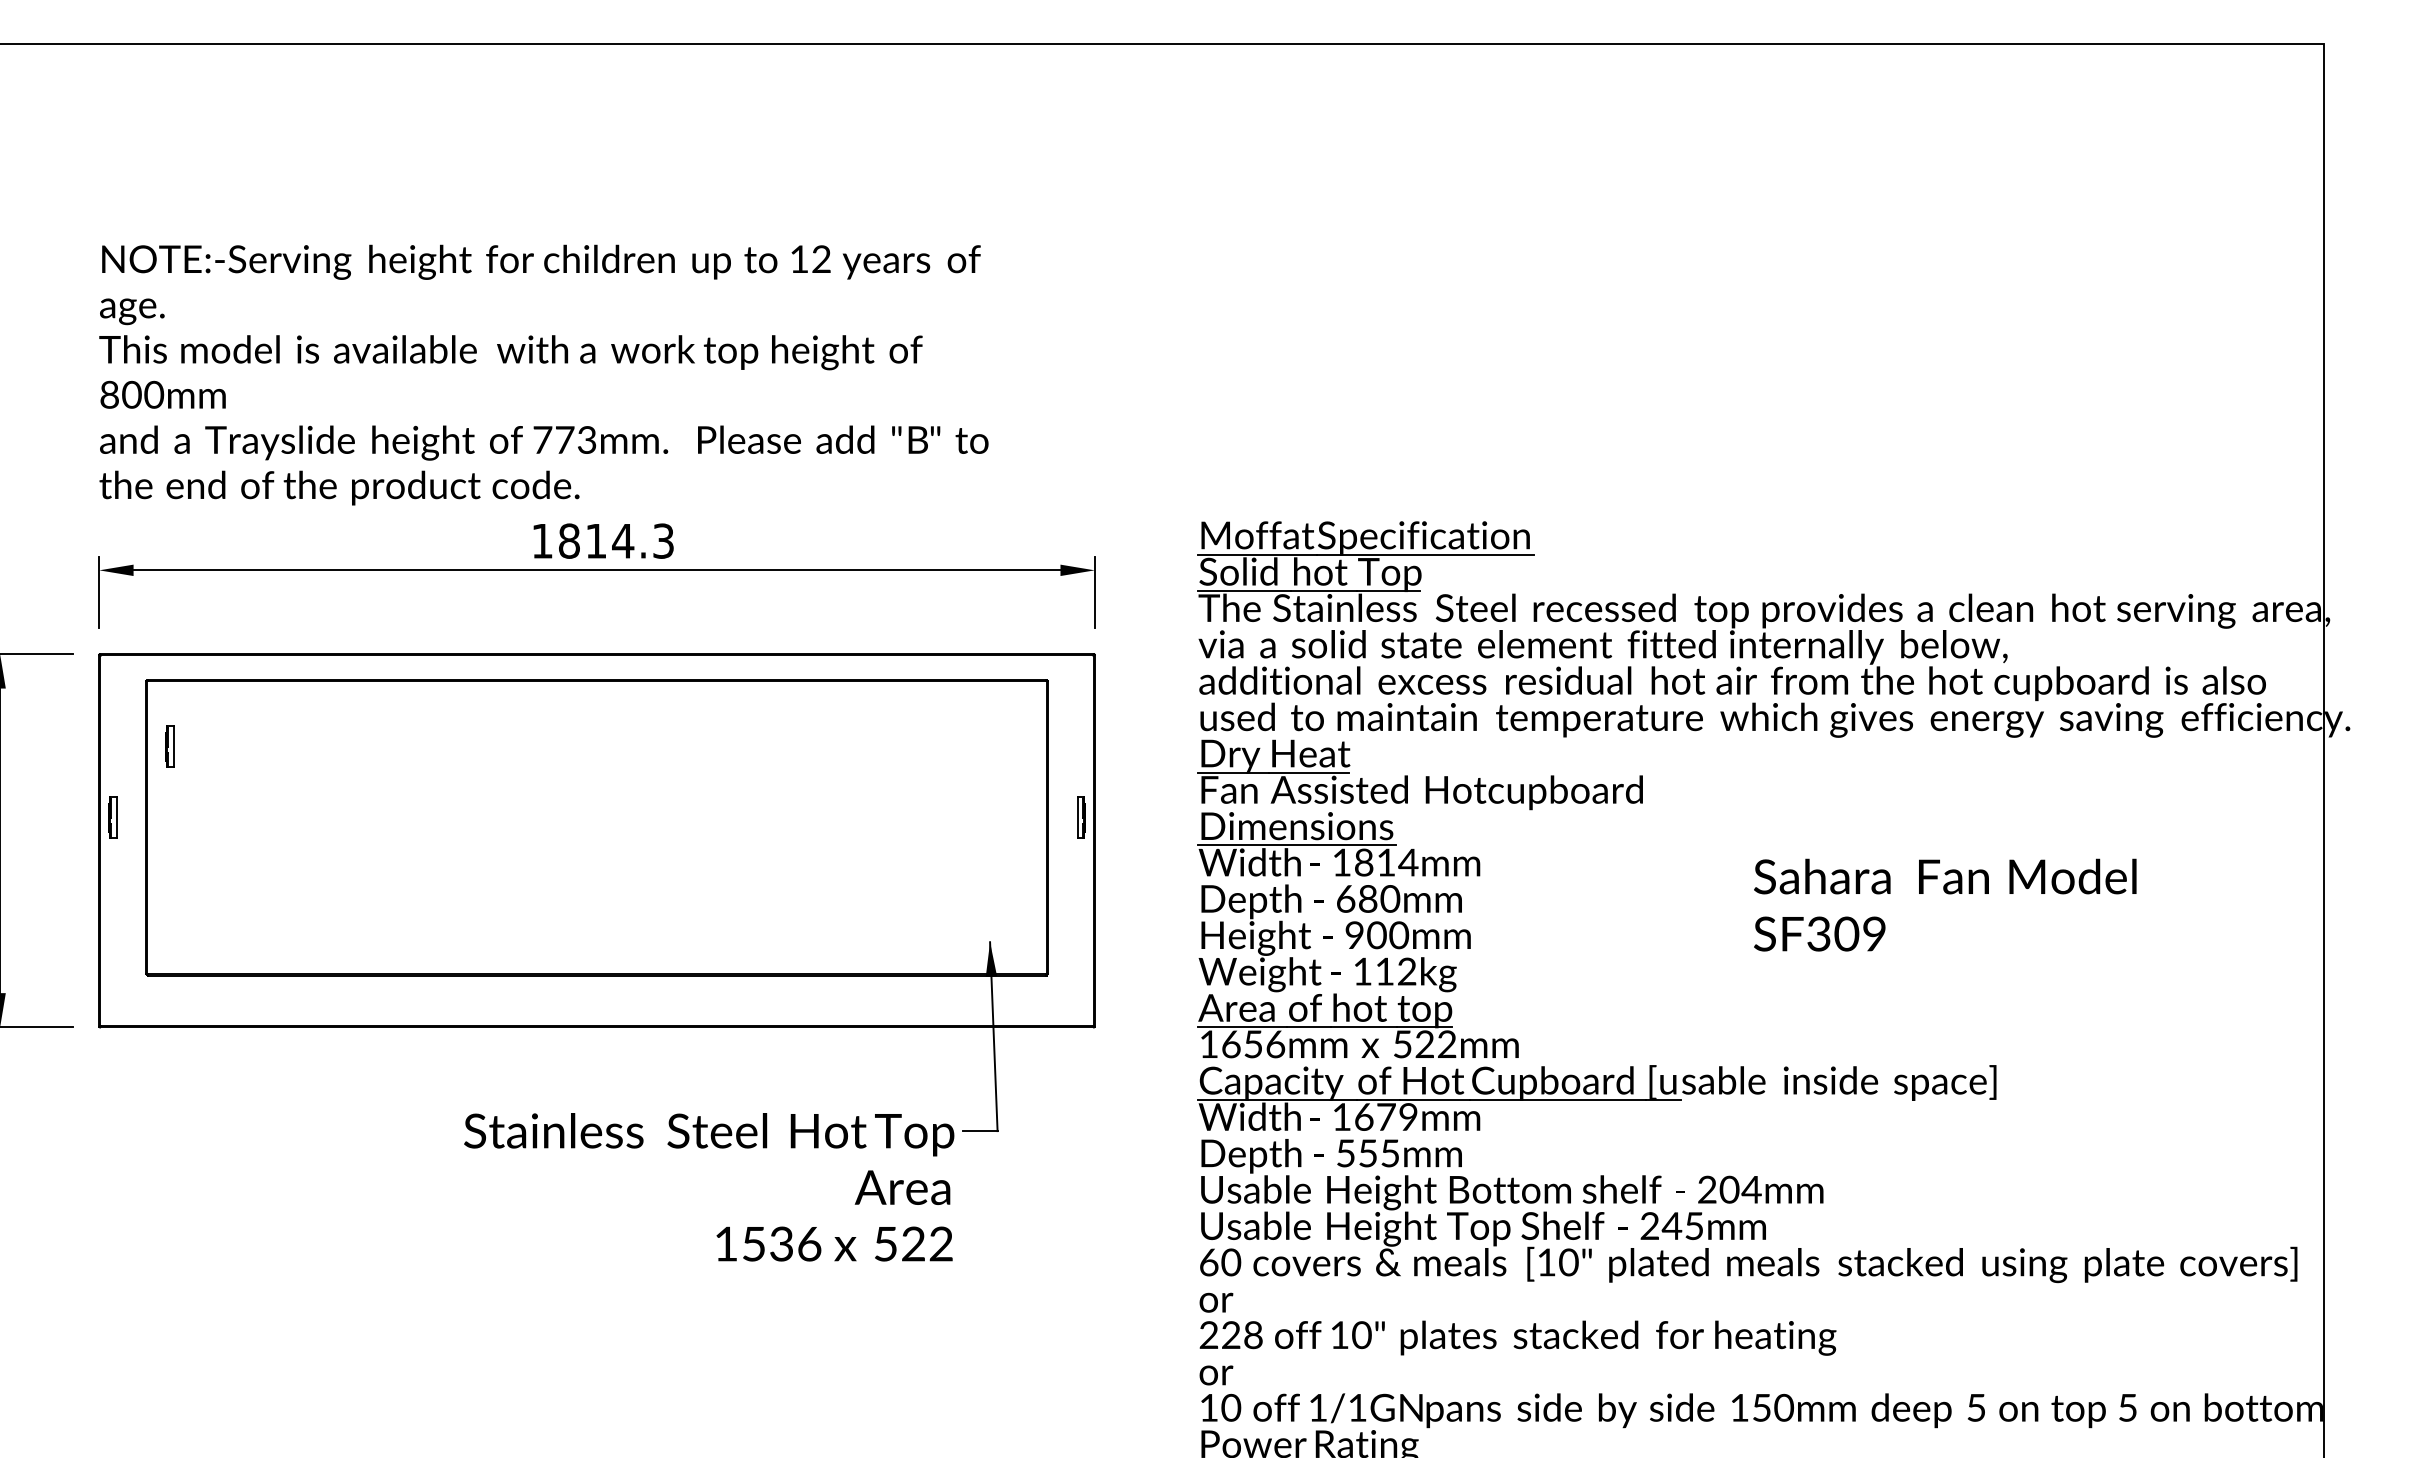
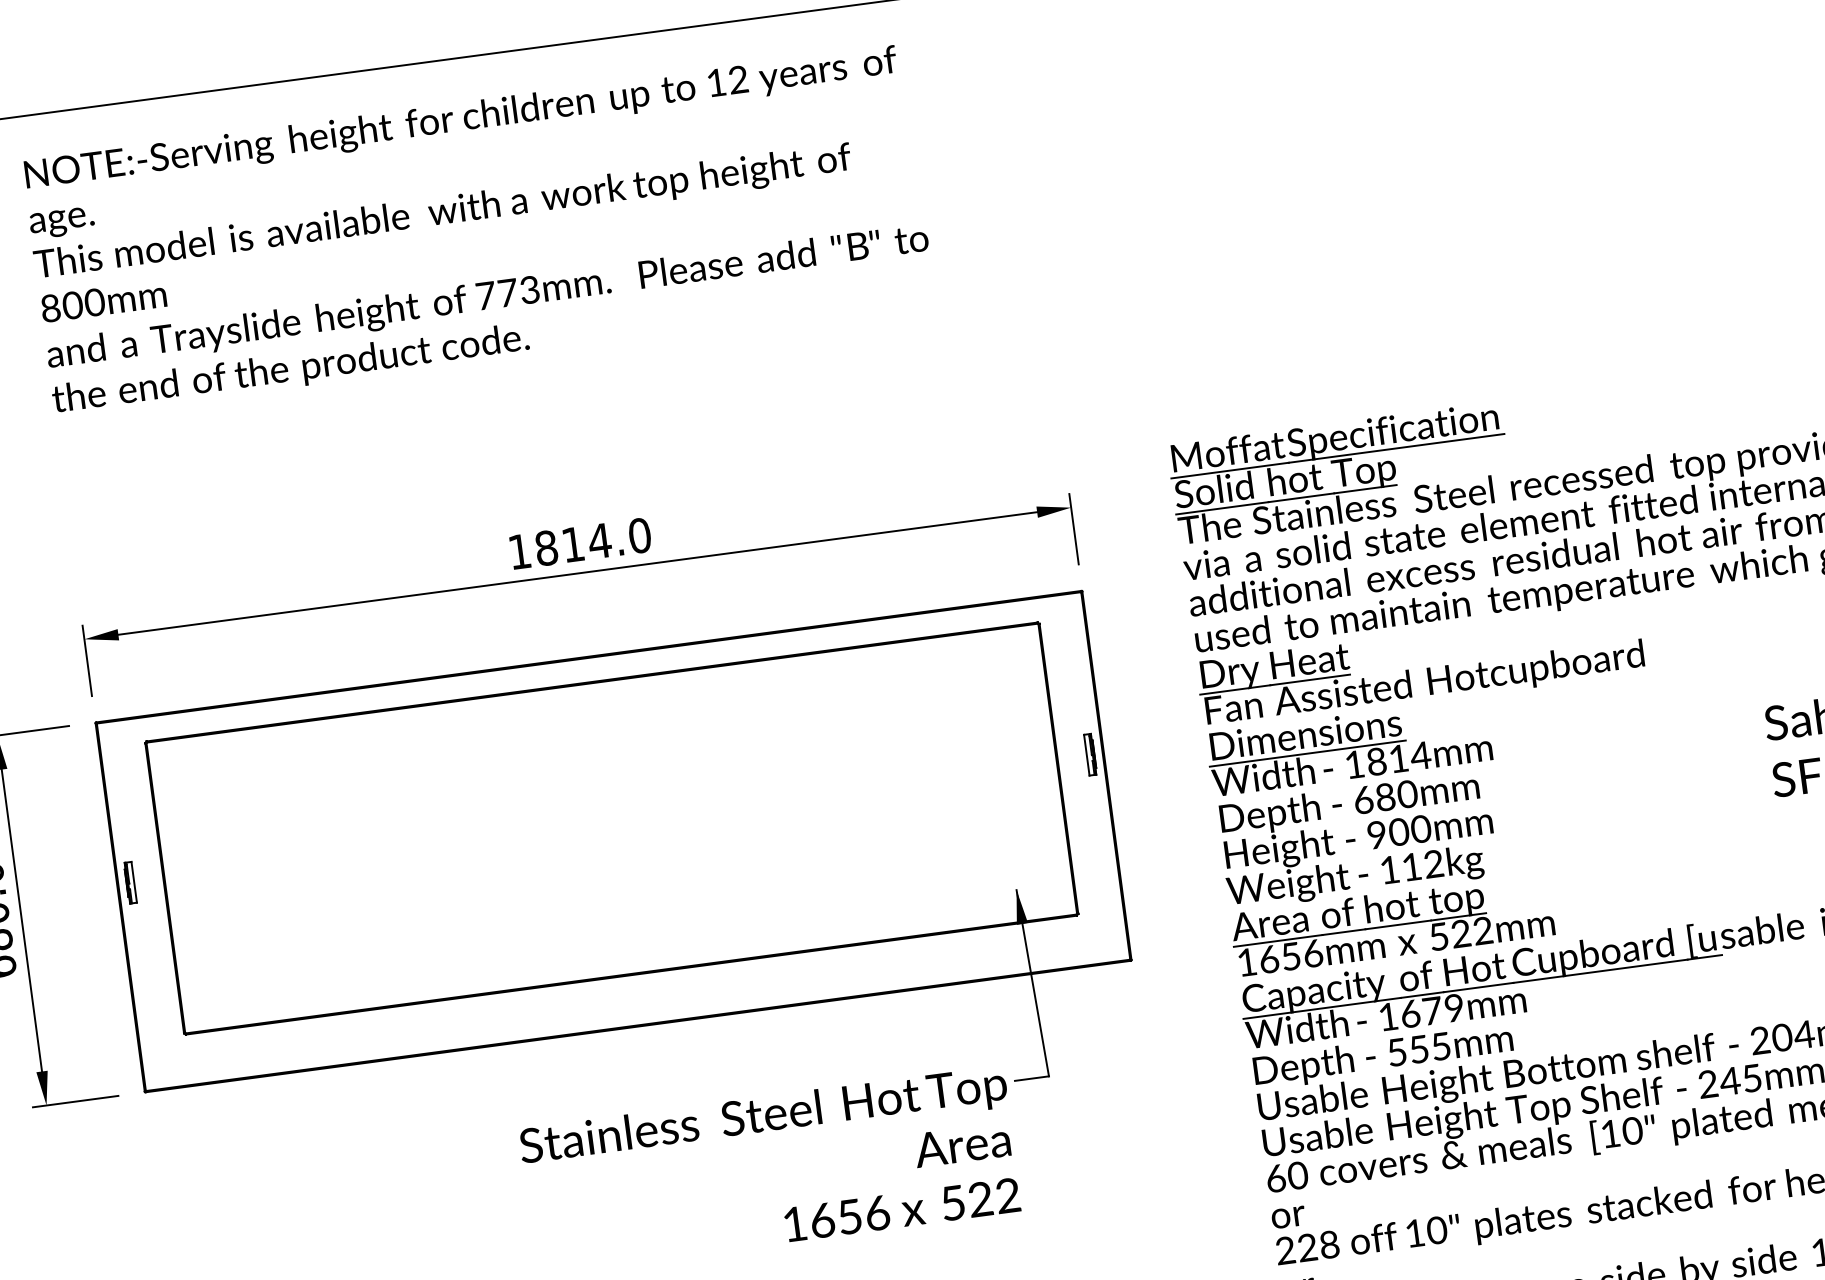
text: (543, 374) -> (478, 230), moved
text: (663, 540) -> (639, 535), 1814.3 -> 1814.0
part: (169, 746) -> (177, 804), removed
text: (767, 1243) -> (835, 1218), 1536 -> 1656

